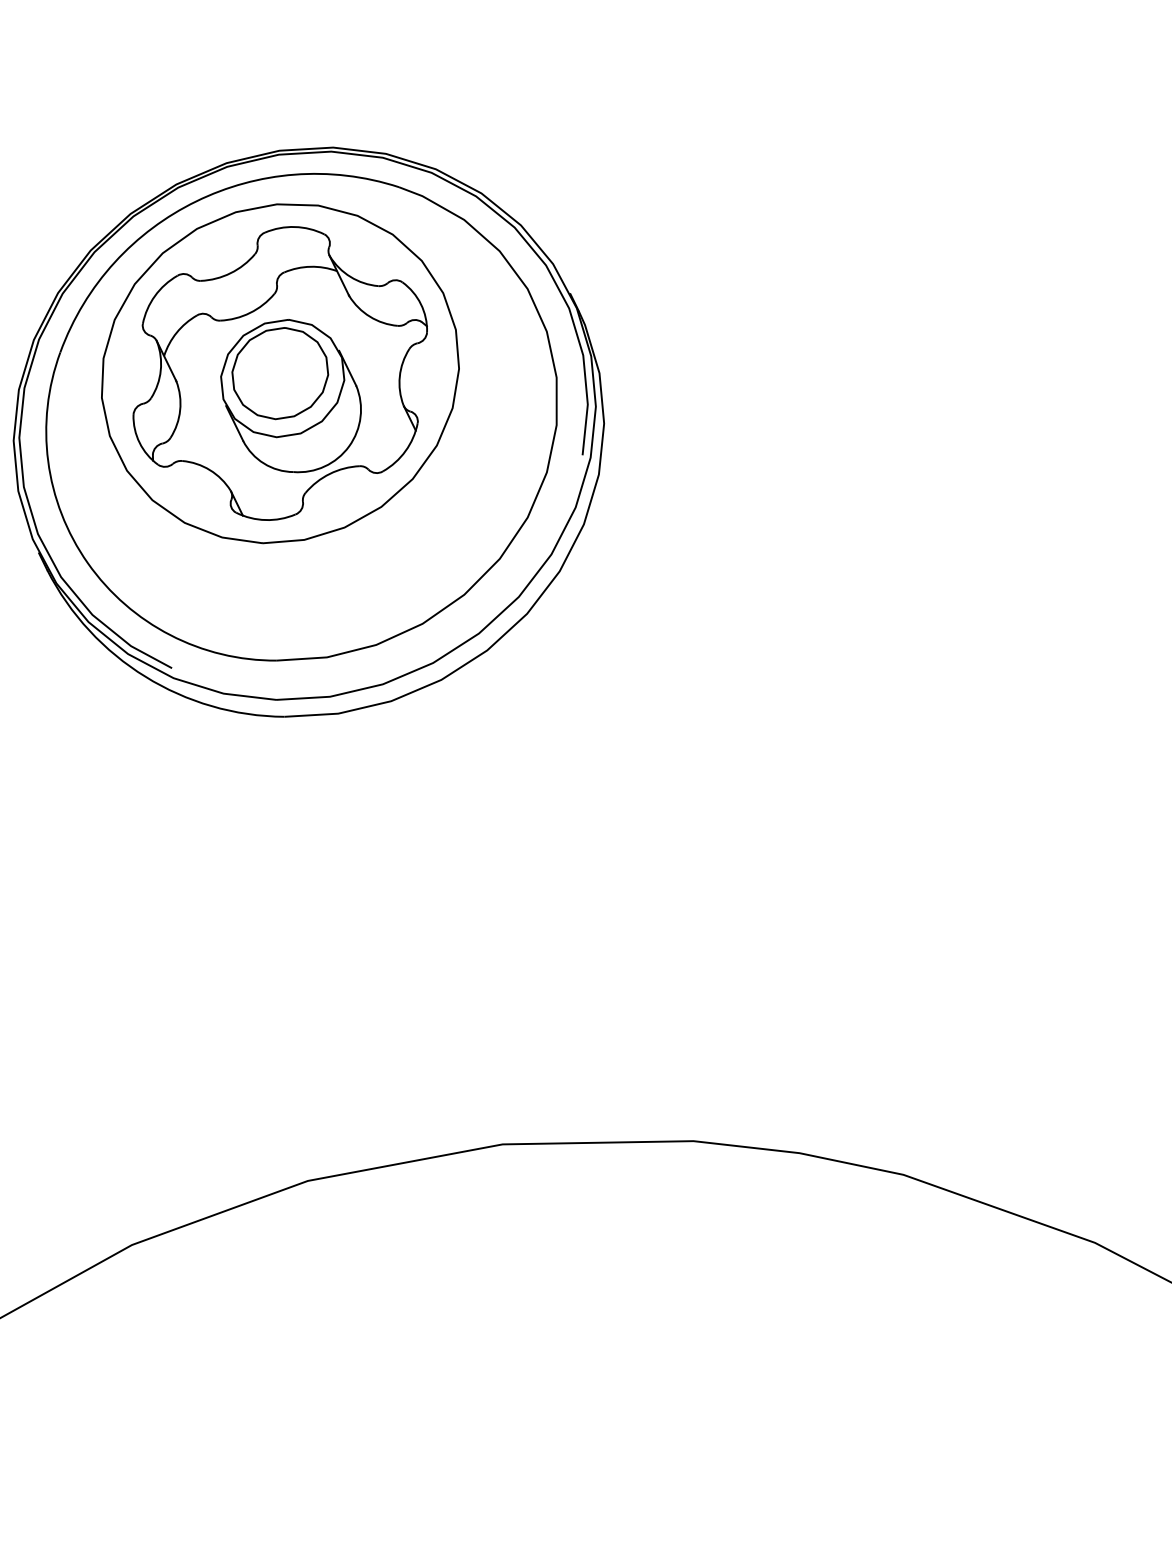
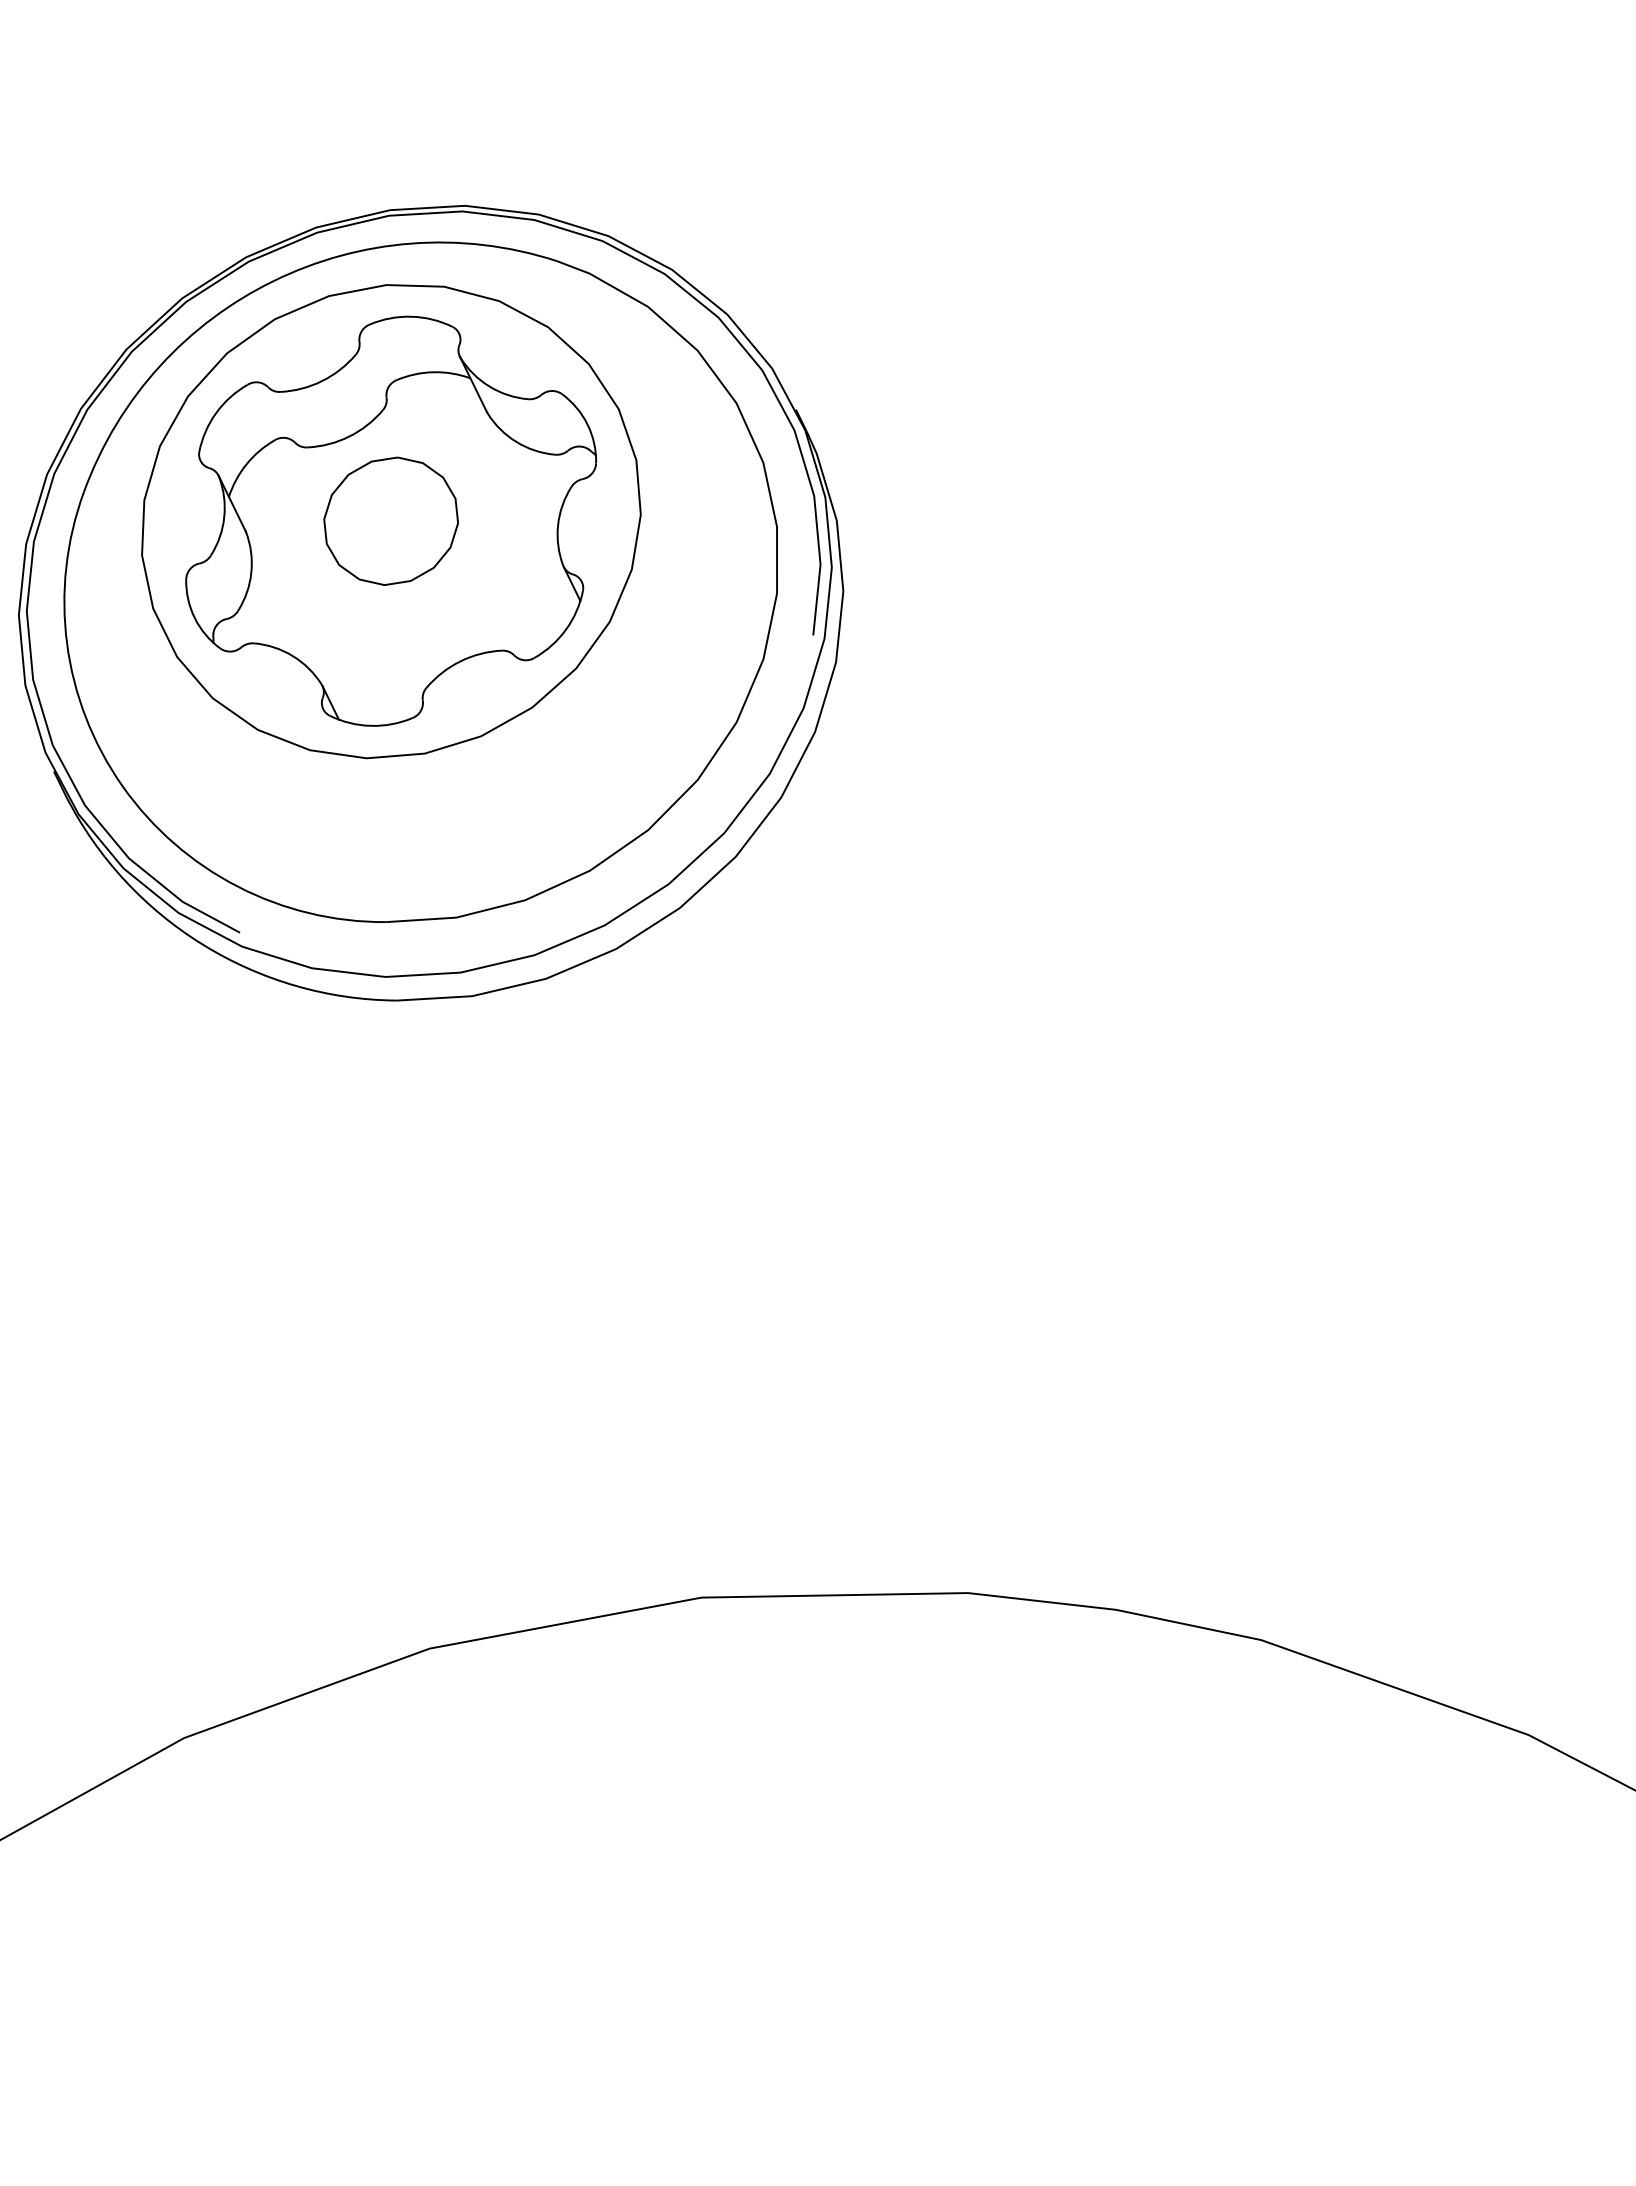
part: (290, 395) -> (405, 552), removed

